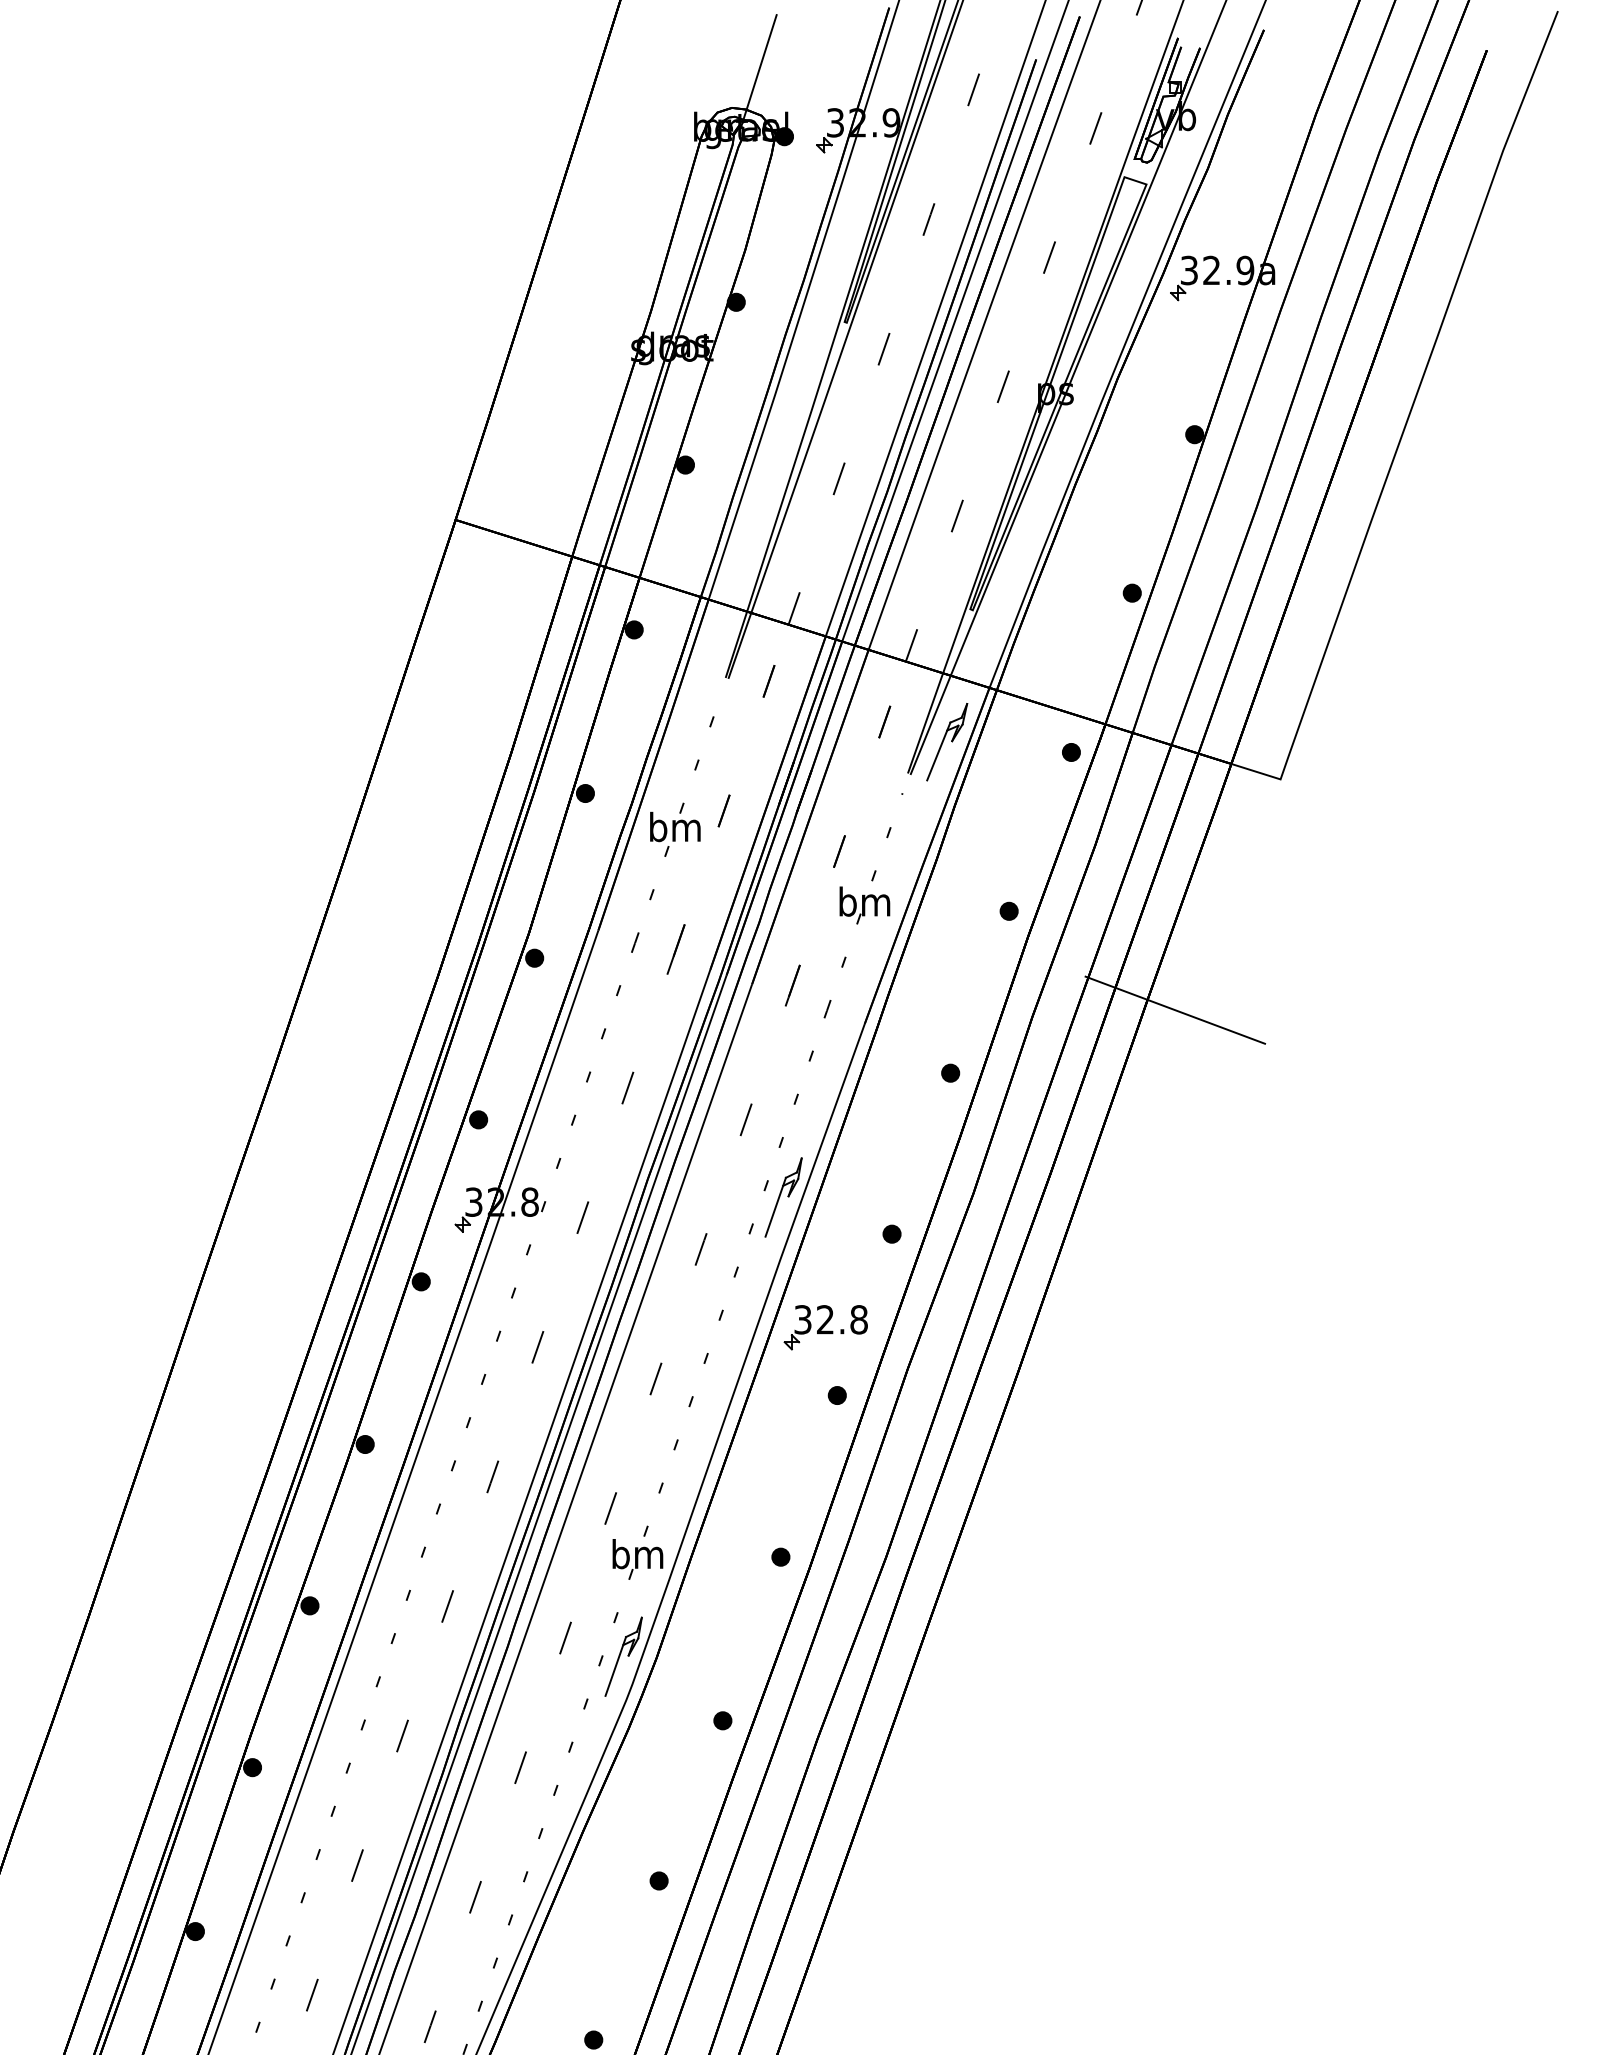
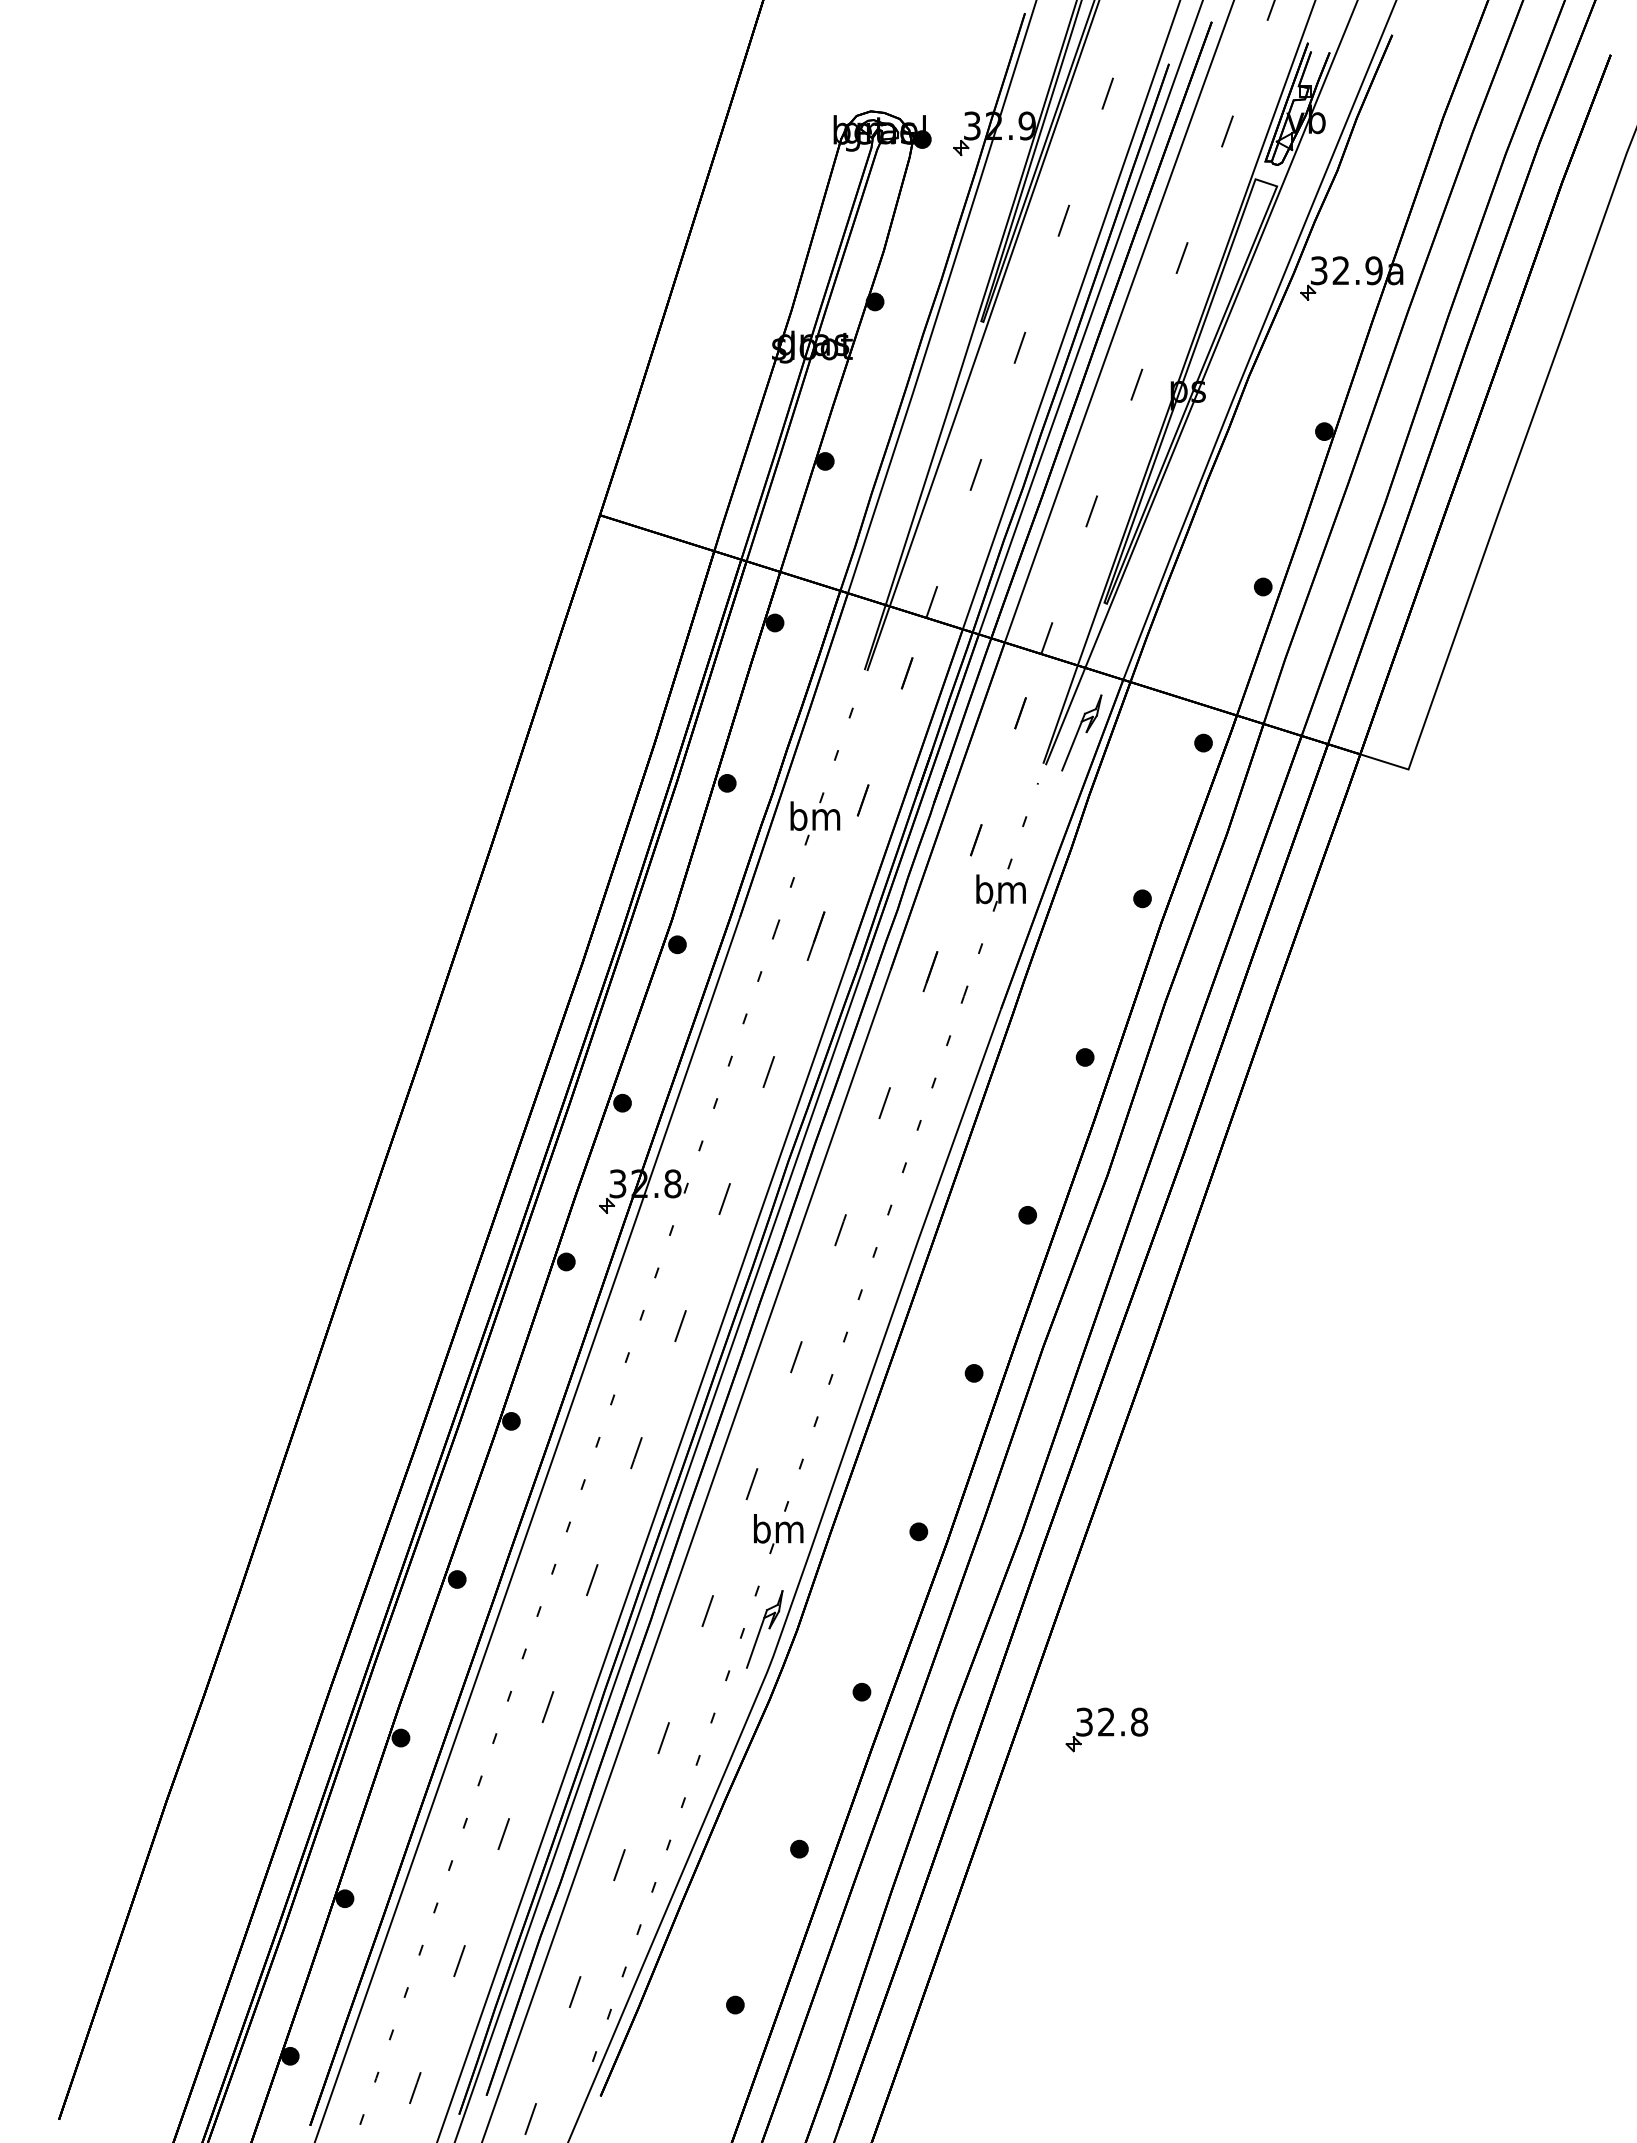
line: (759, 70) -> (897, 74), removed
line: (1175, 1009) -> (1305, 995), removed
part: (783, 1197) -> (921, 1179), removed
part: (825, 1327) -> (1106, 1729), moved

